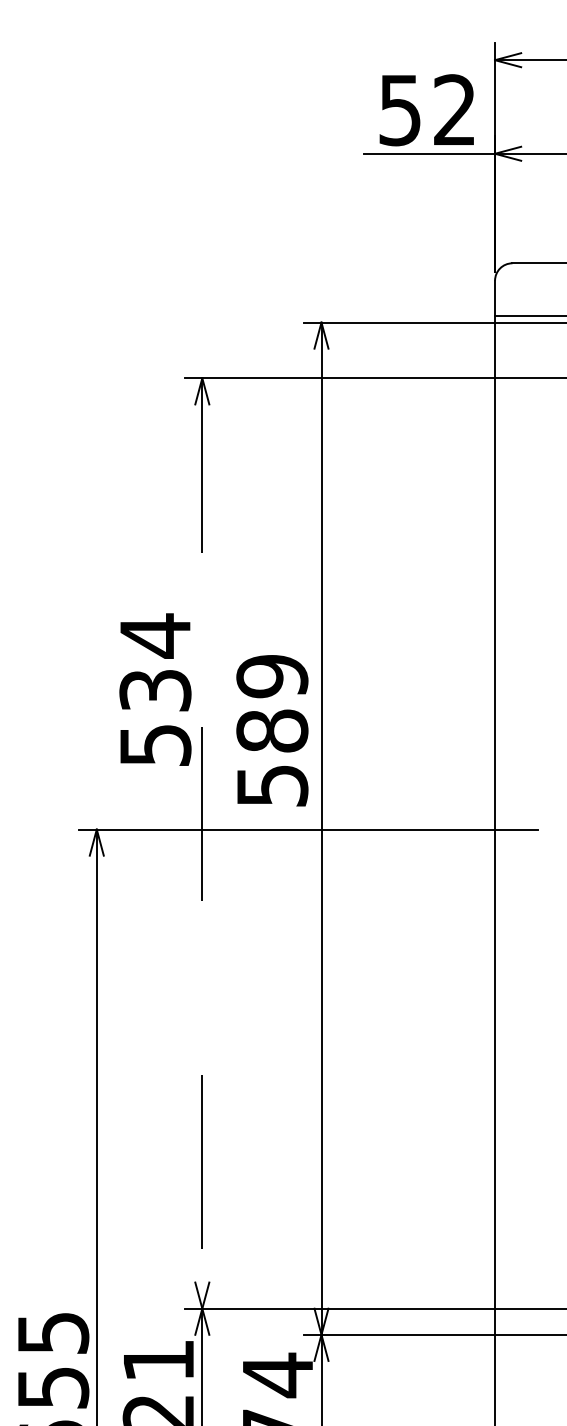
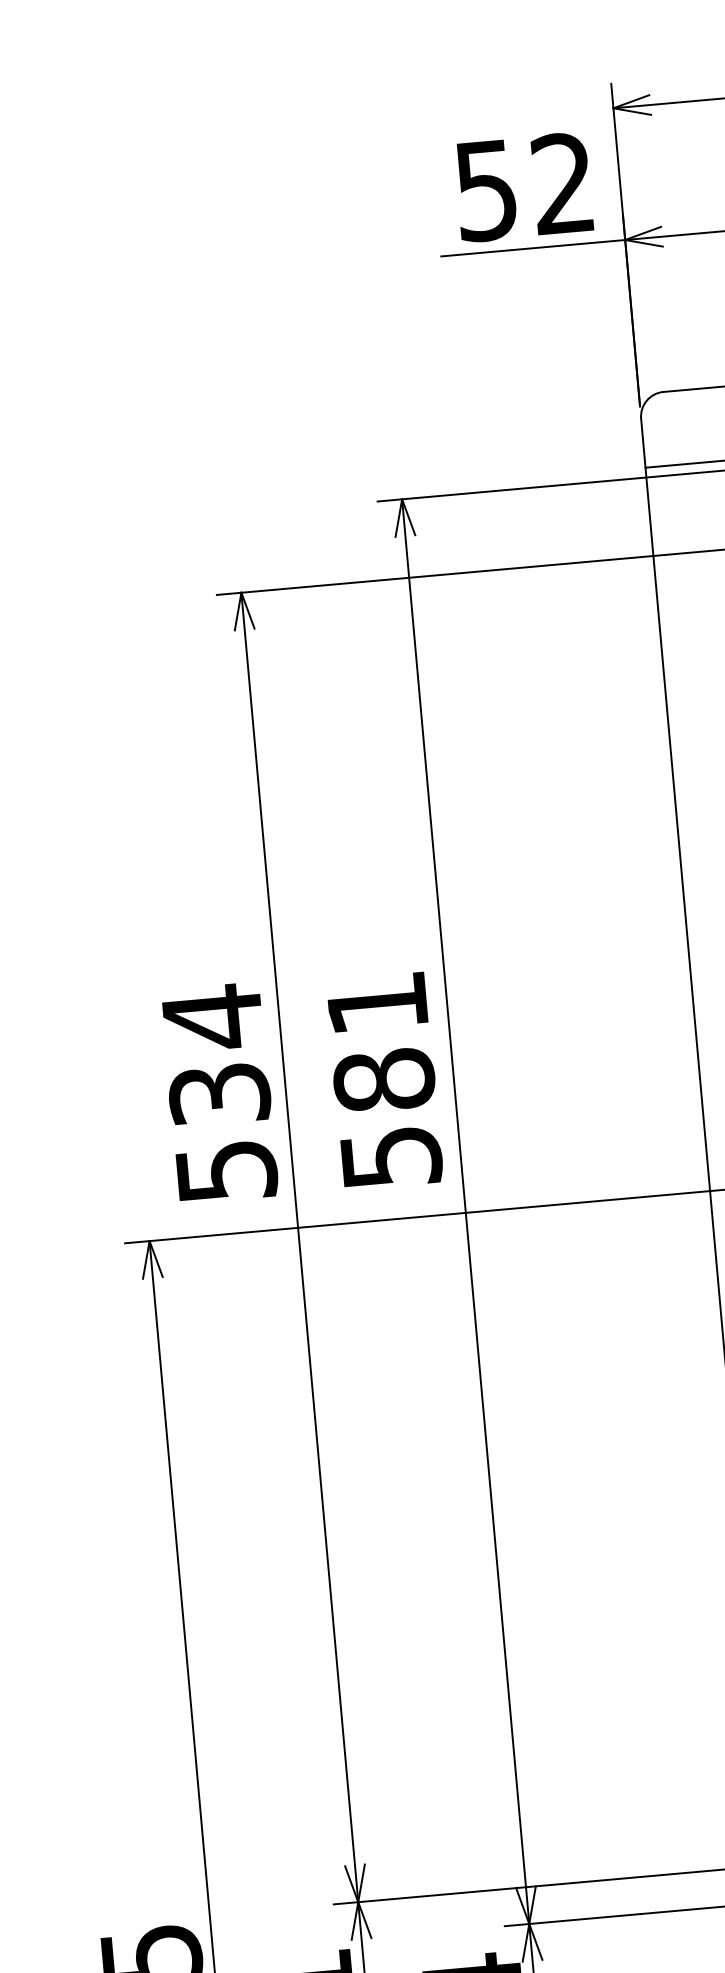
text: (272, 676) -> (377, 1003), 589 -> 581
text: (155, 689) -> (219, 1092), moved
line: (202, 843) -> (300, 1247), dashed -> solid

